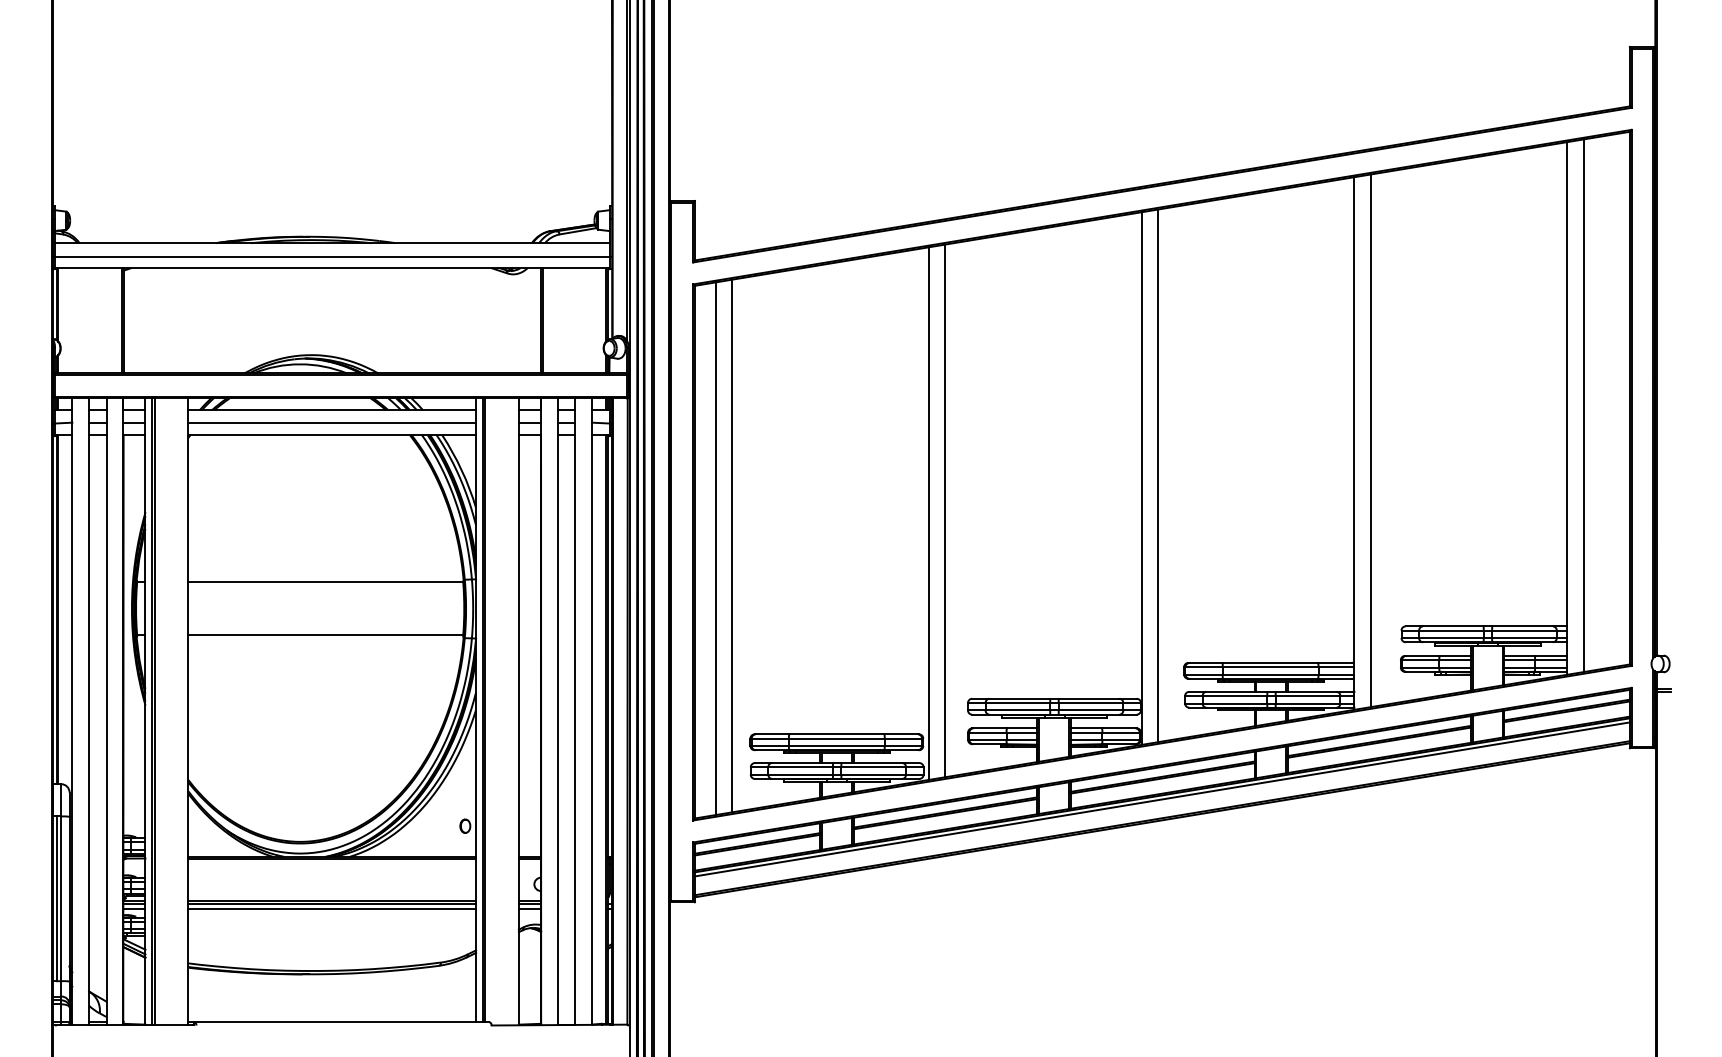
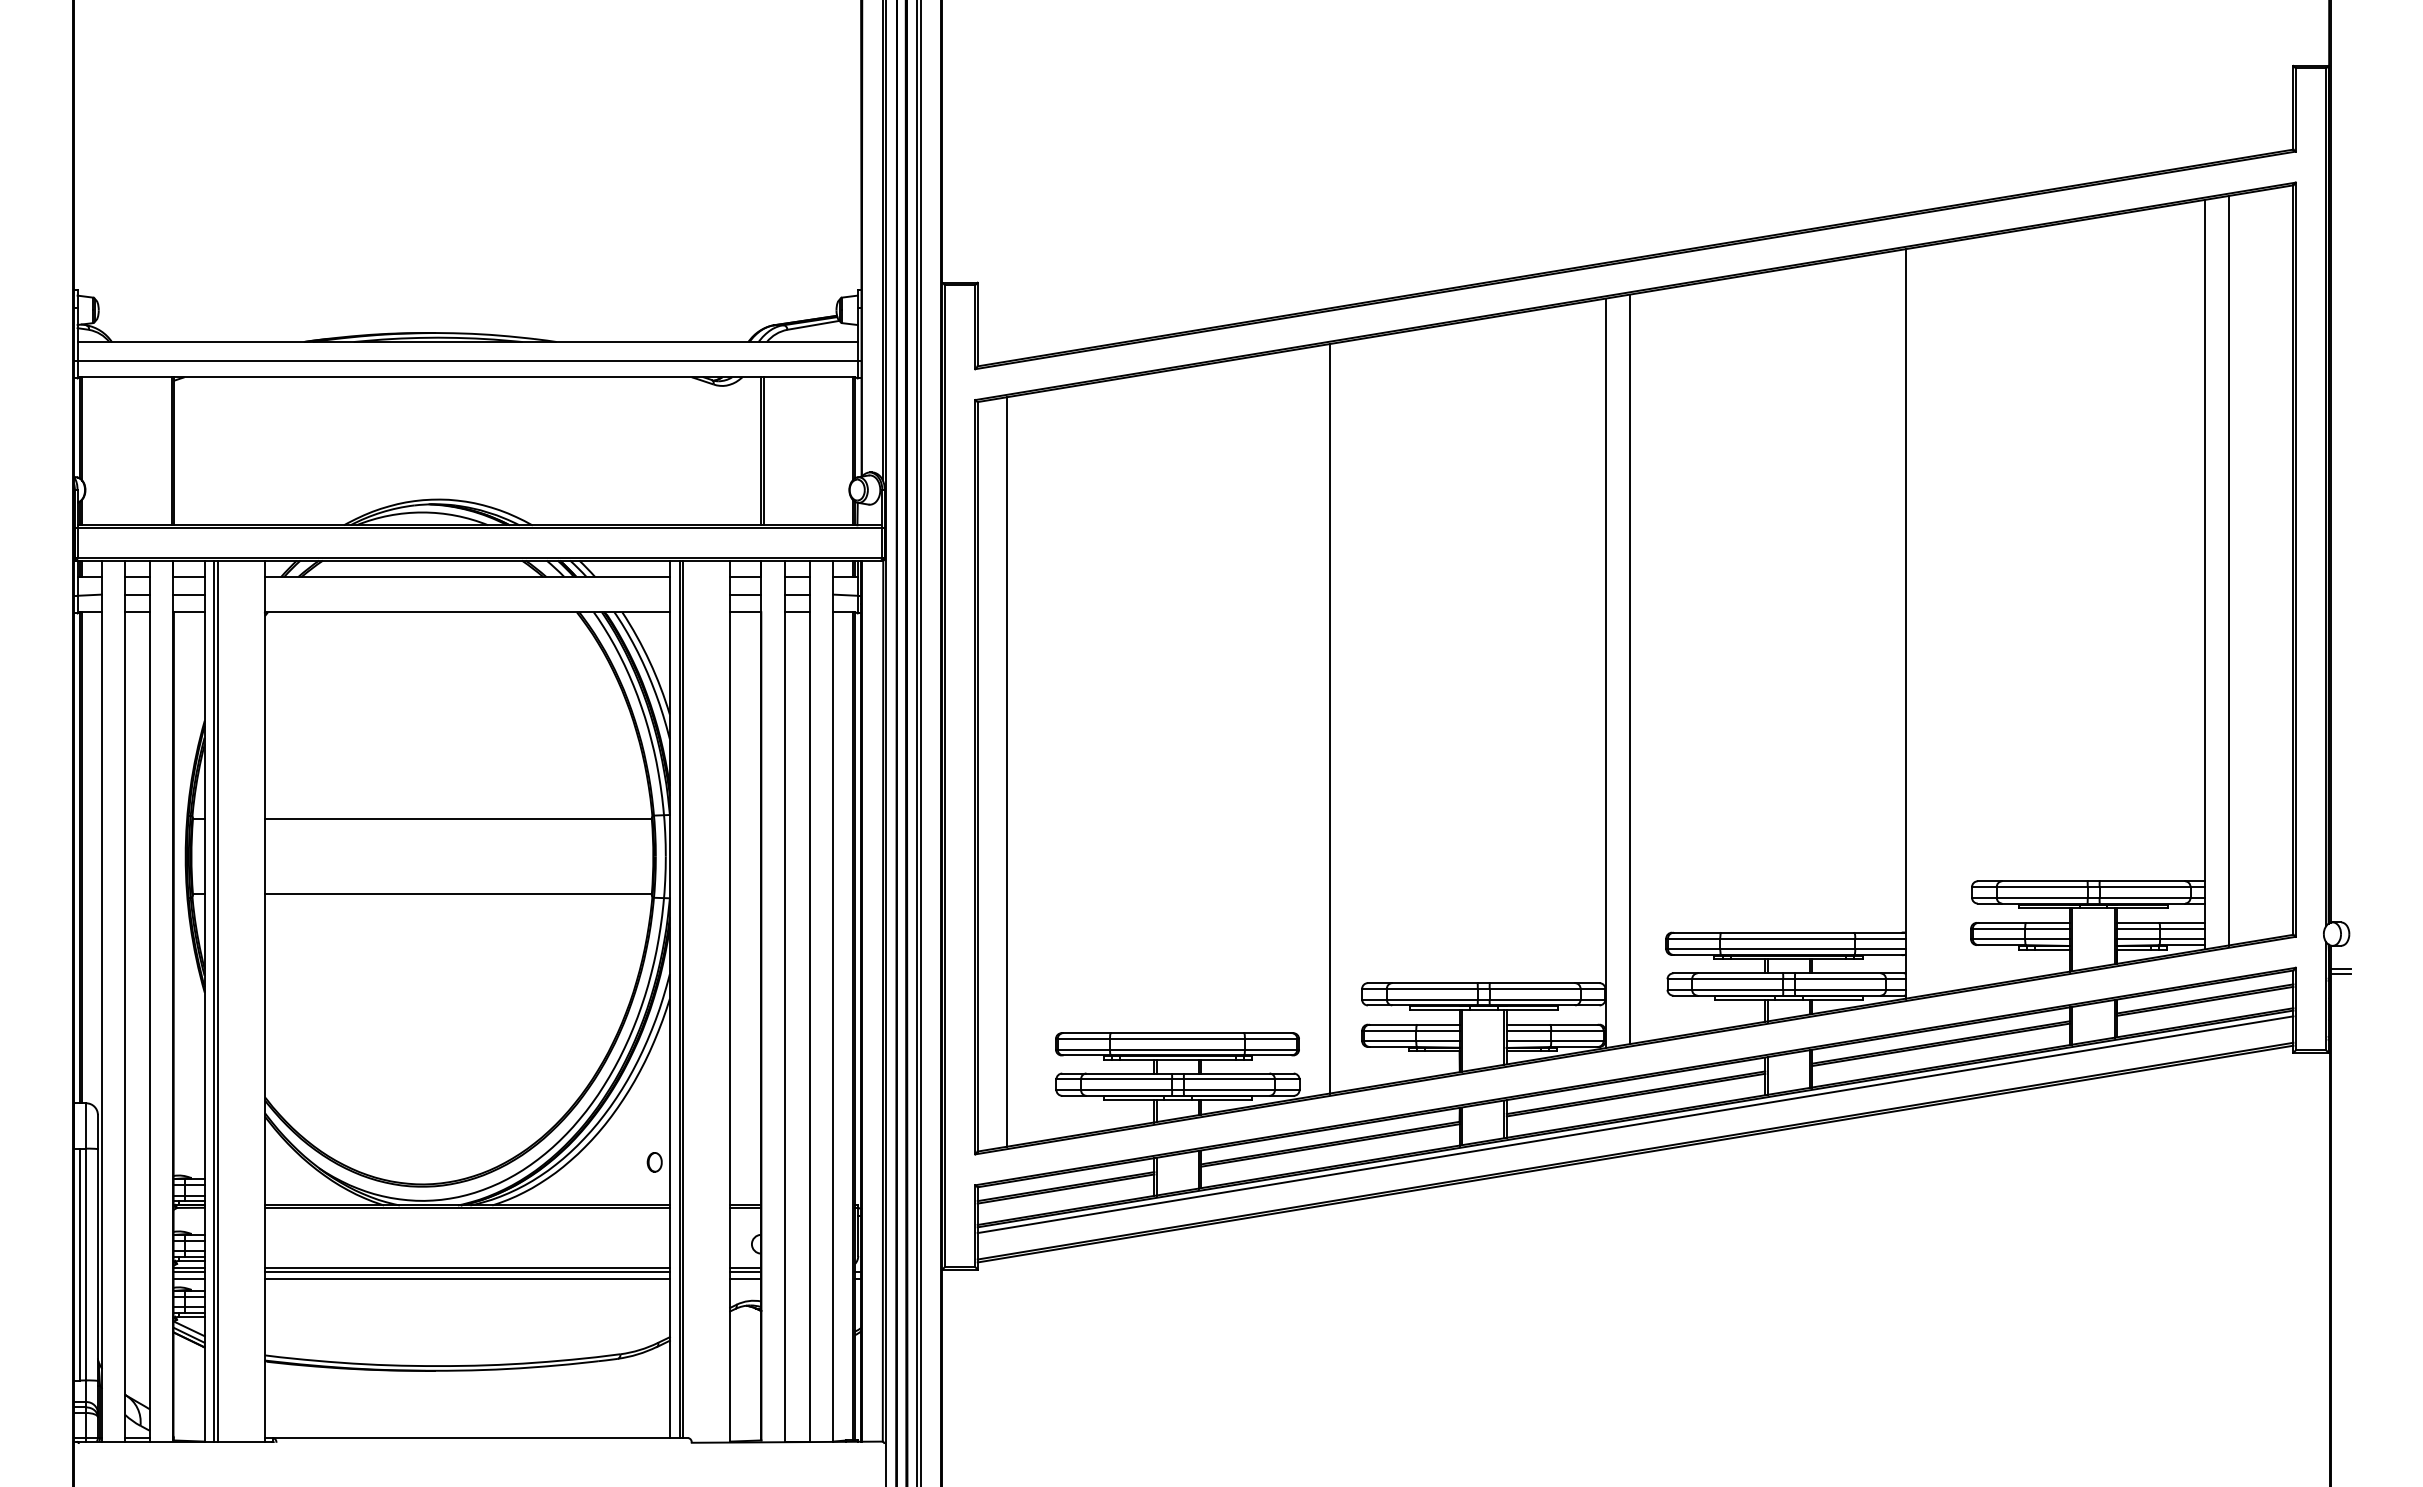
line: (331, 422) -> (466, 594), removed
line: (1371, 440) -> (1929, 619), removed
line: (928, 513) -> (1306, 722), removed
line: (732, 545) -> (1030, 767), removed

